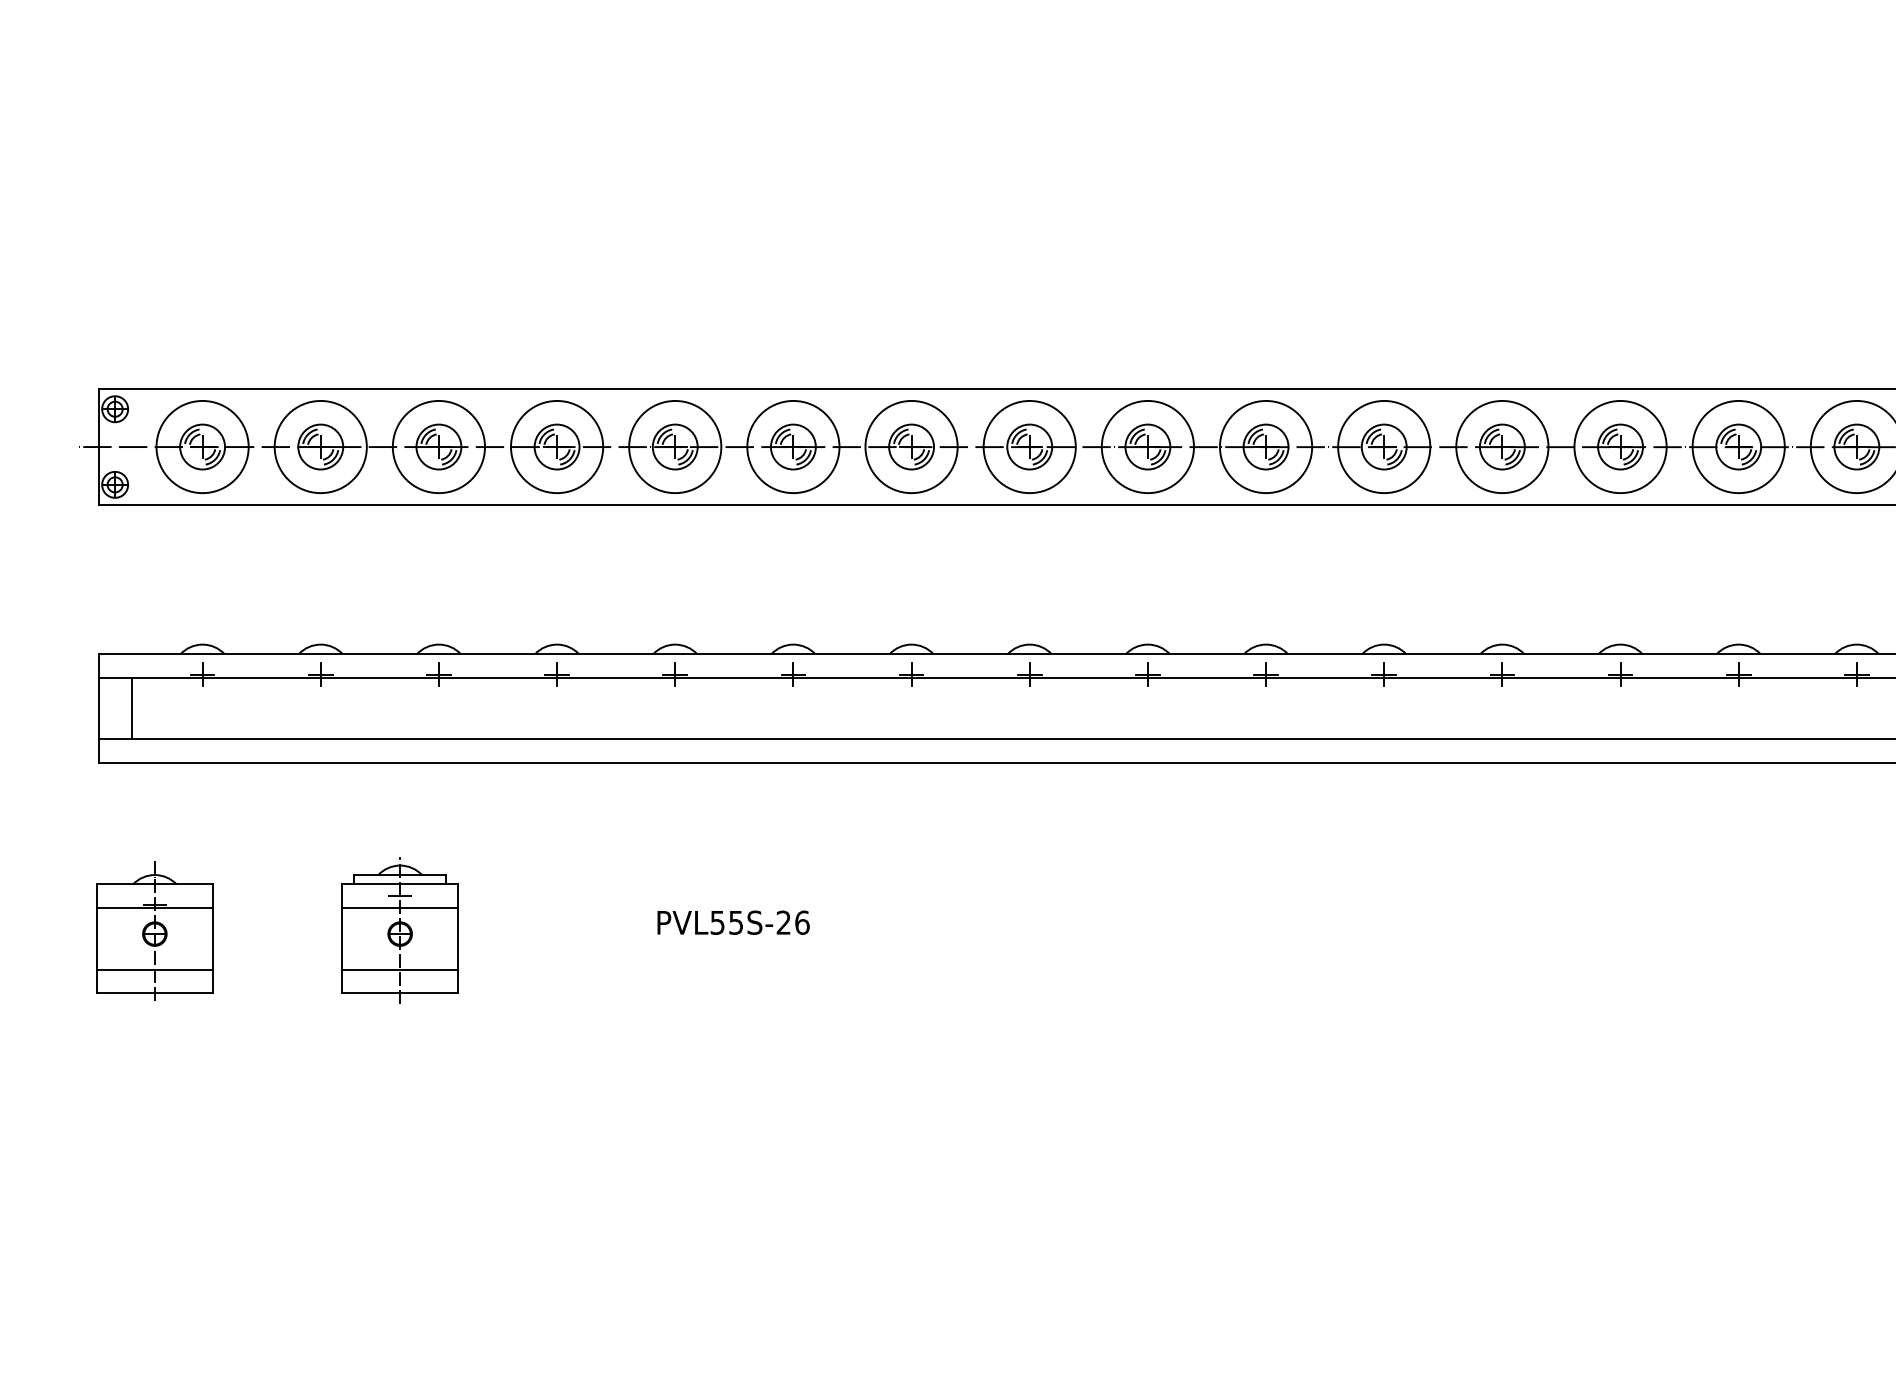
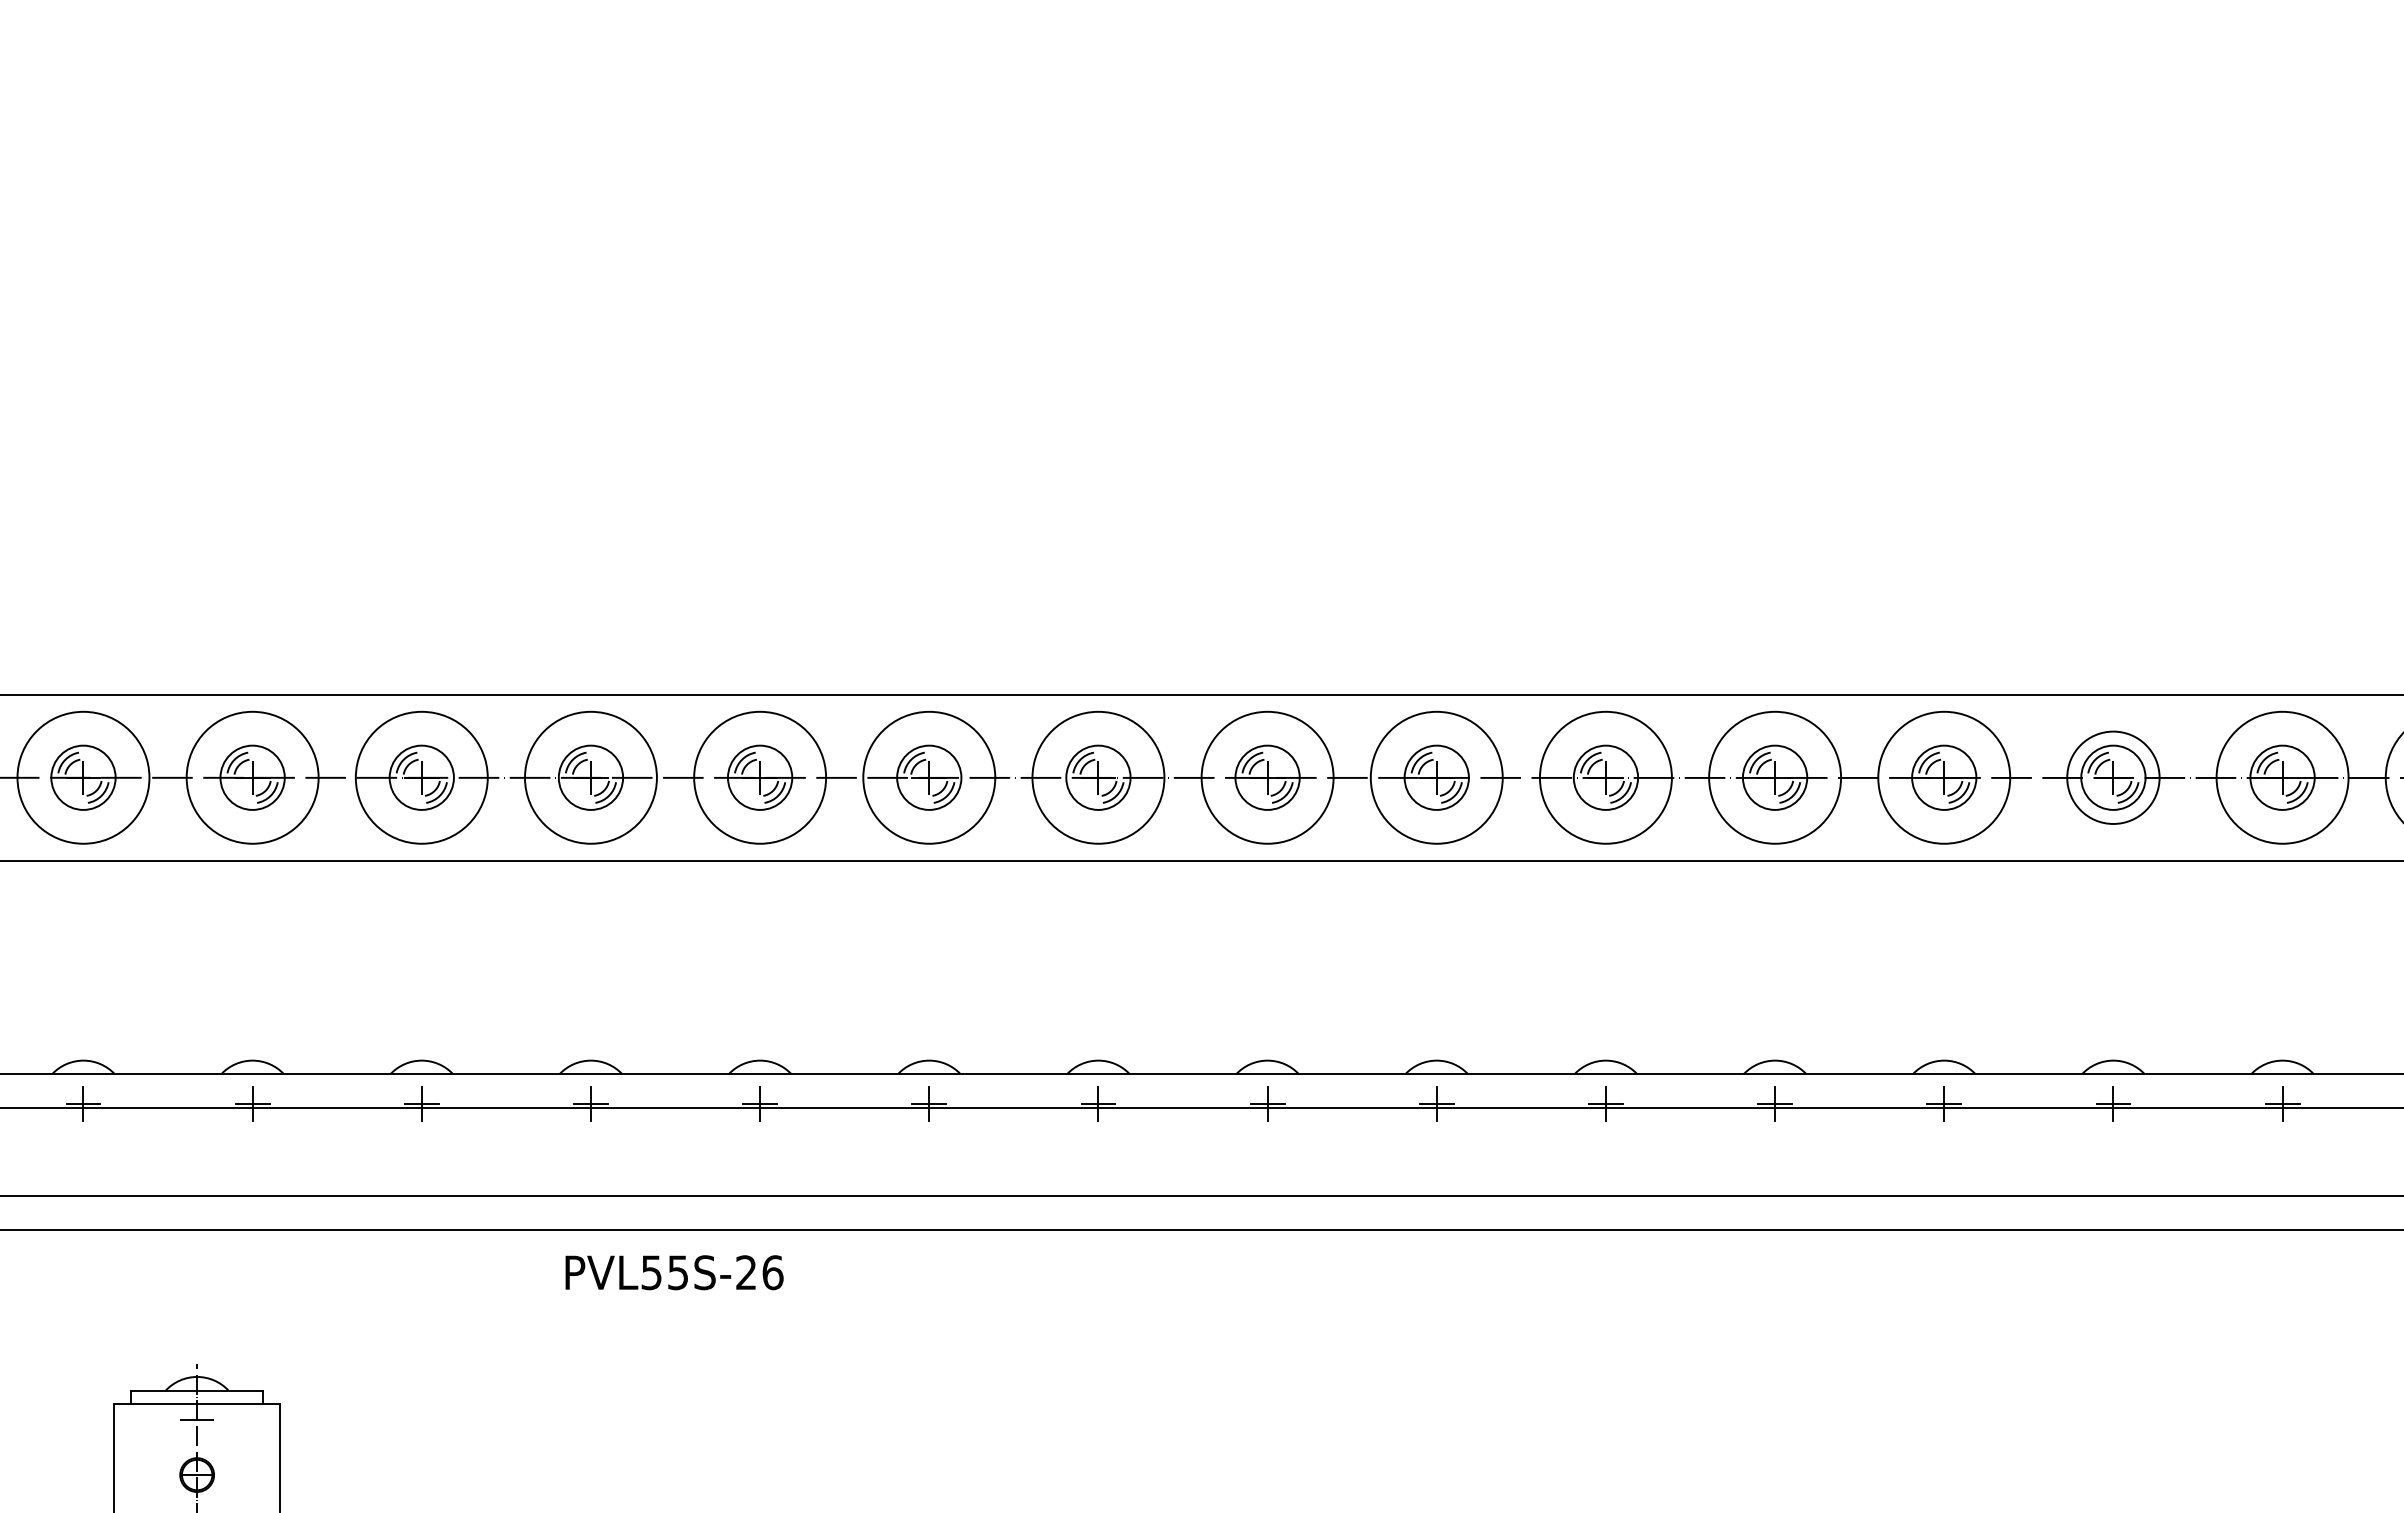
circle: (1738, 446) -> (2113, 777), size x0.7
line: (400, 908) -> (197, 1438), removed
text: (733, 922) -> (674, 1272), moved

